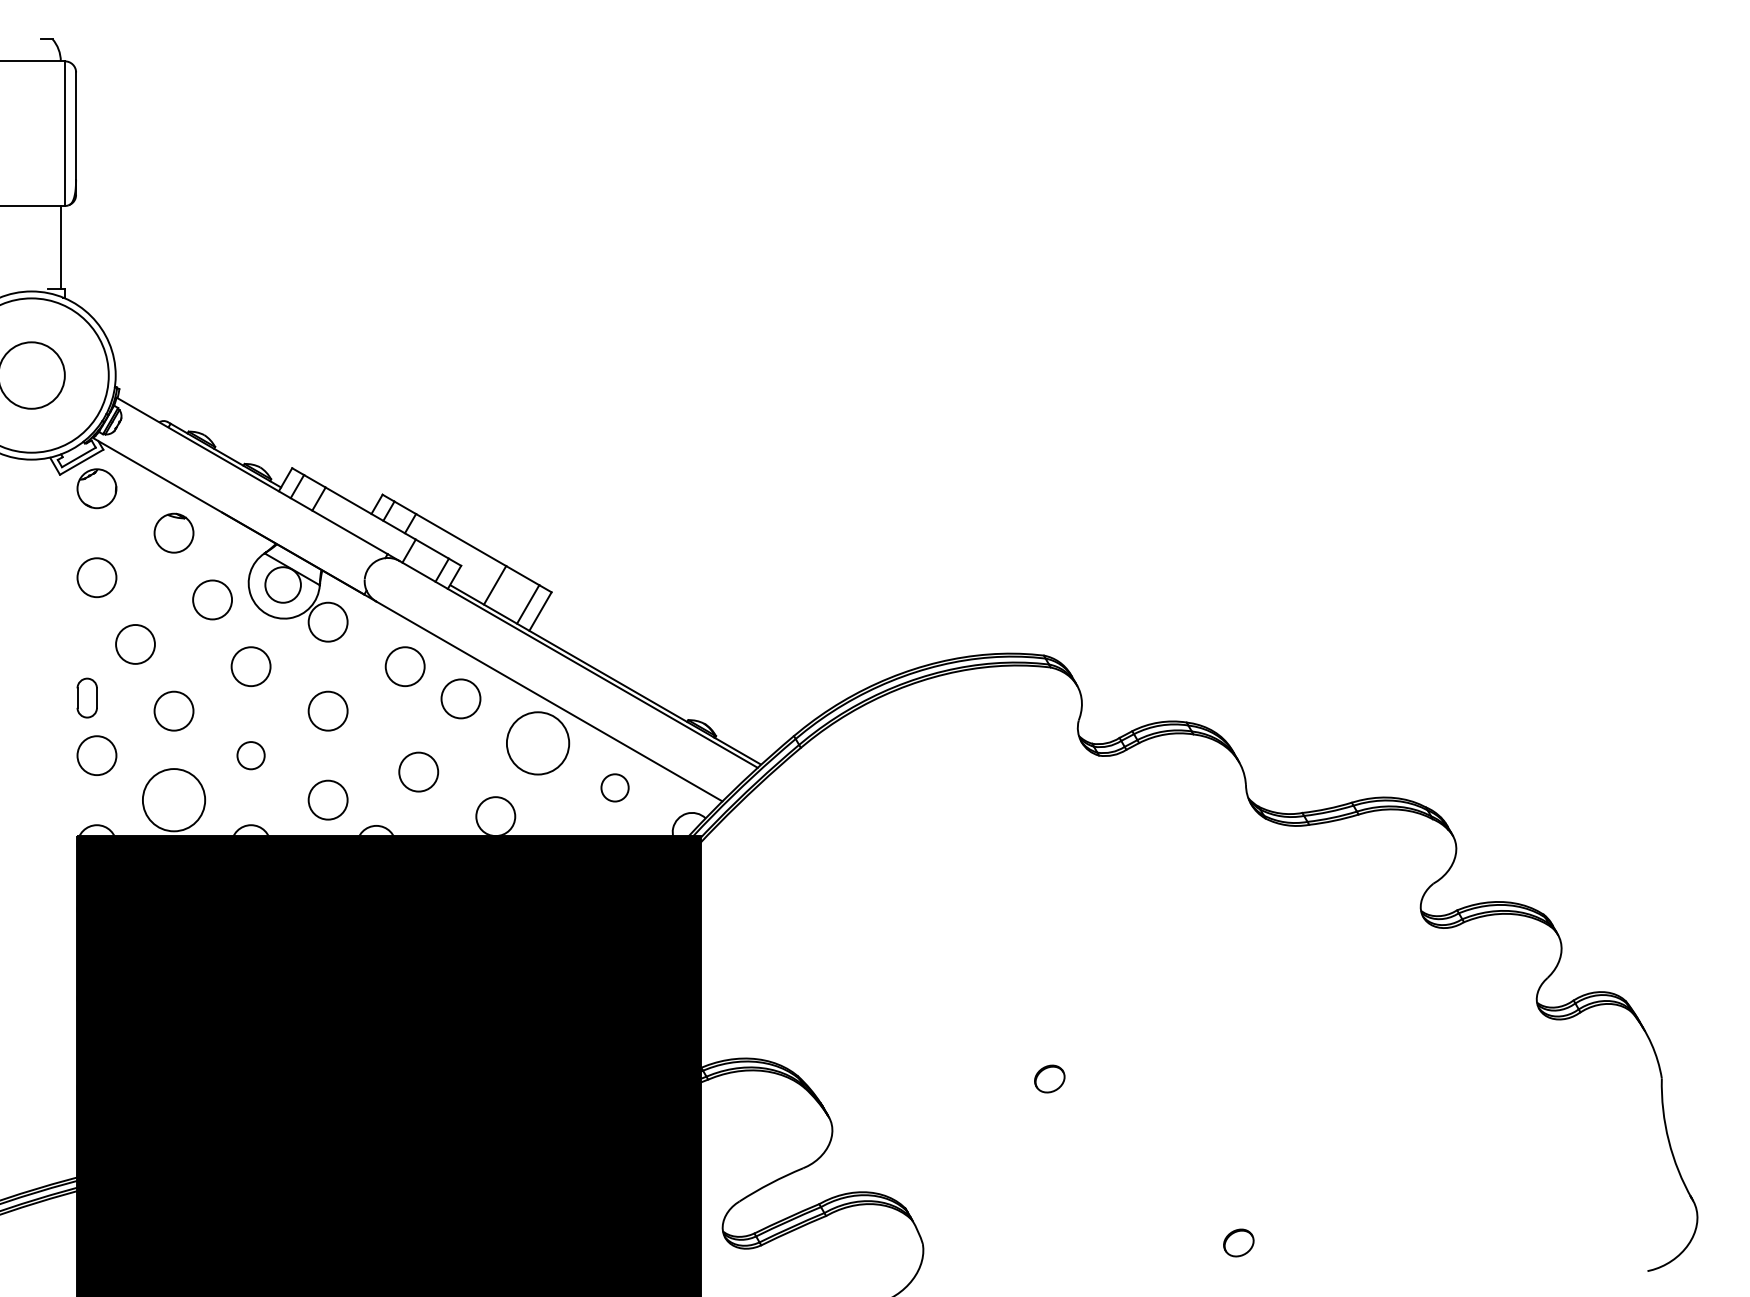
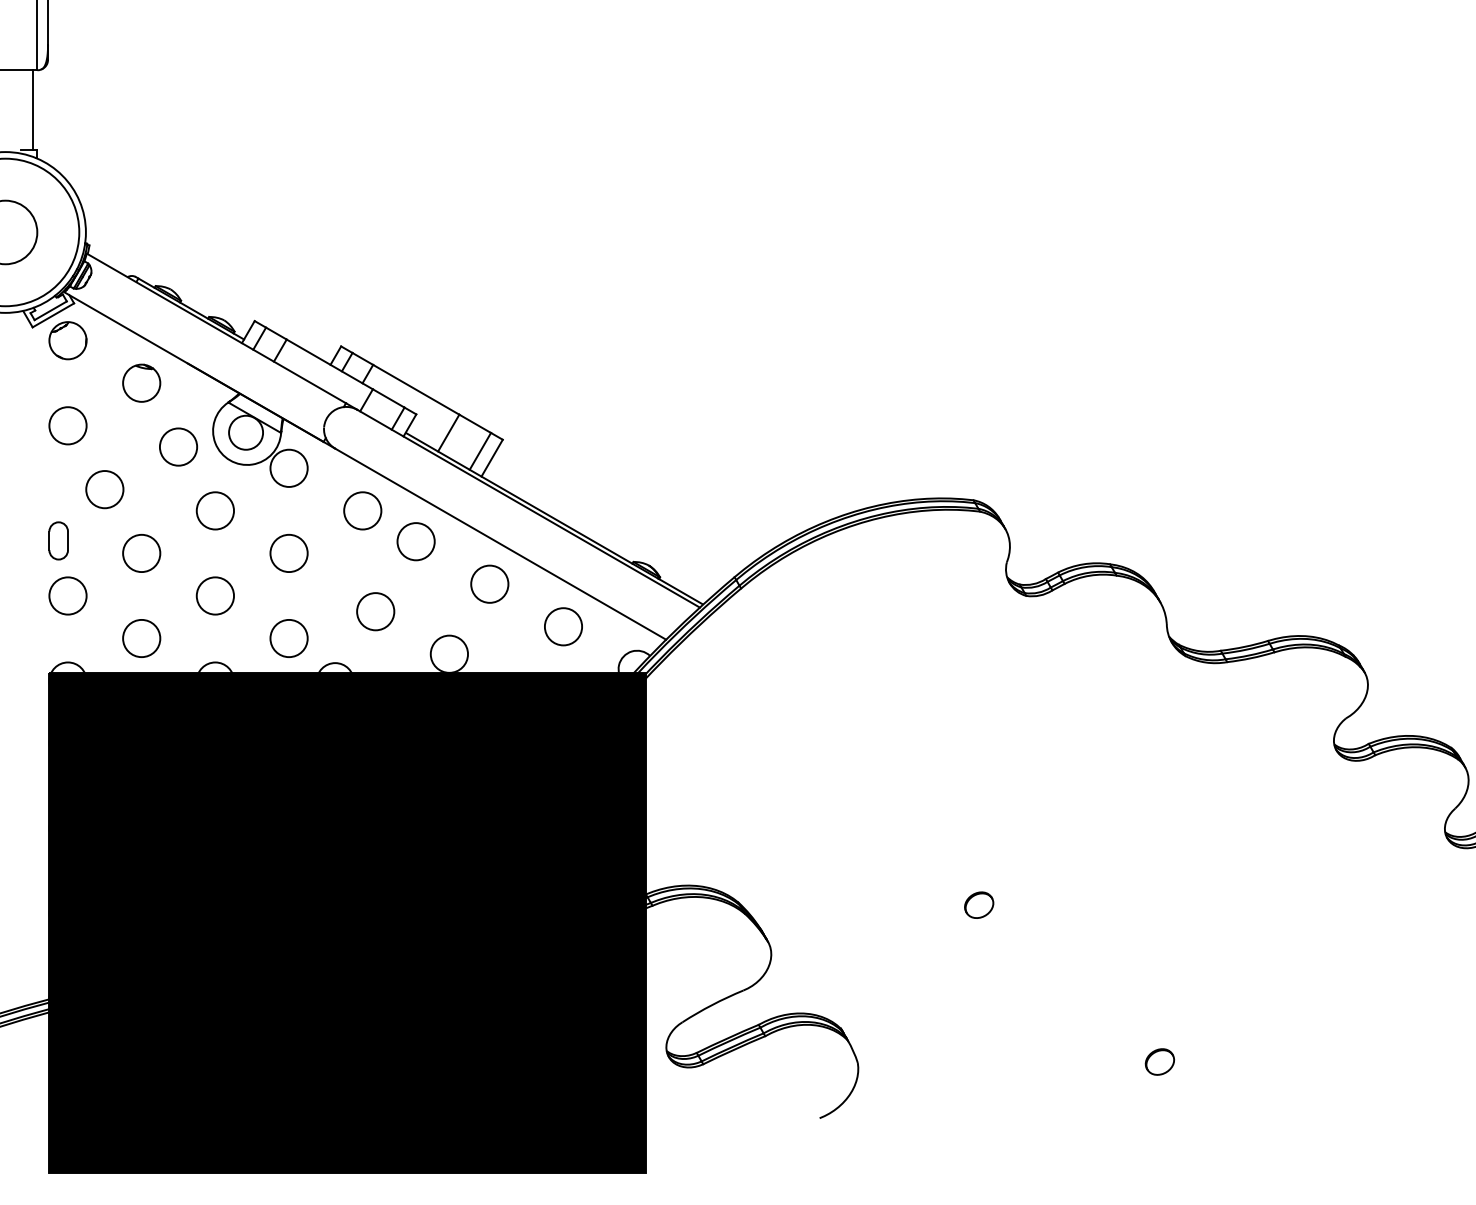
circle: (537, 742) -> (489, 583), size x0.62
circle: (250, 755) -> (214, 595), size x1.43
circle: (614, 787) -> (562, 626), size x1.43
circle: (173, 799) -> (141, 637), size x0.62

